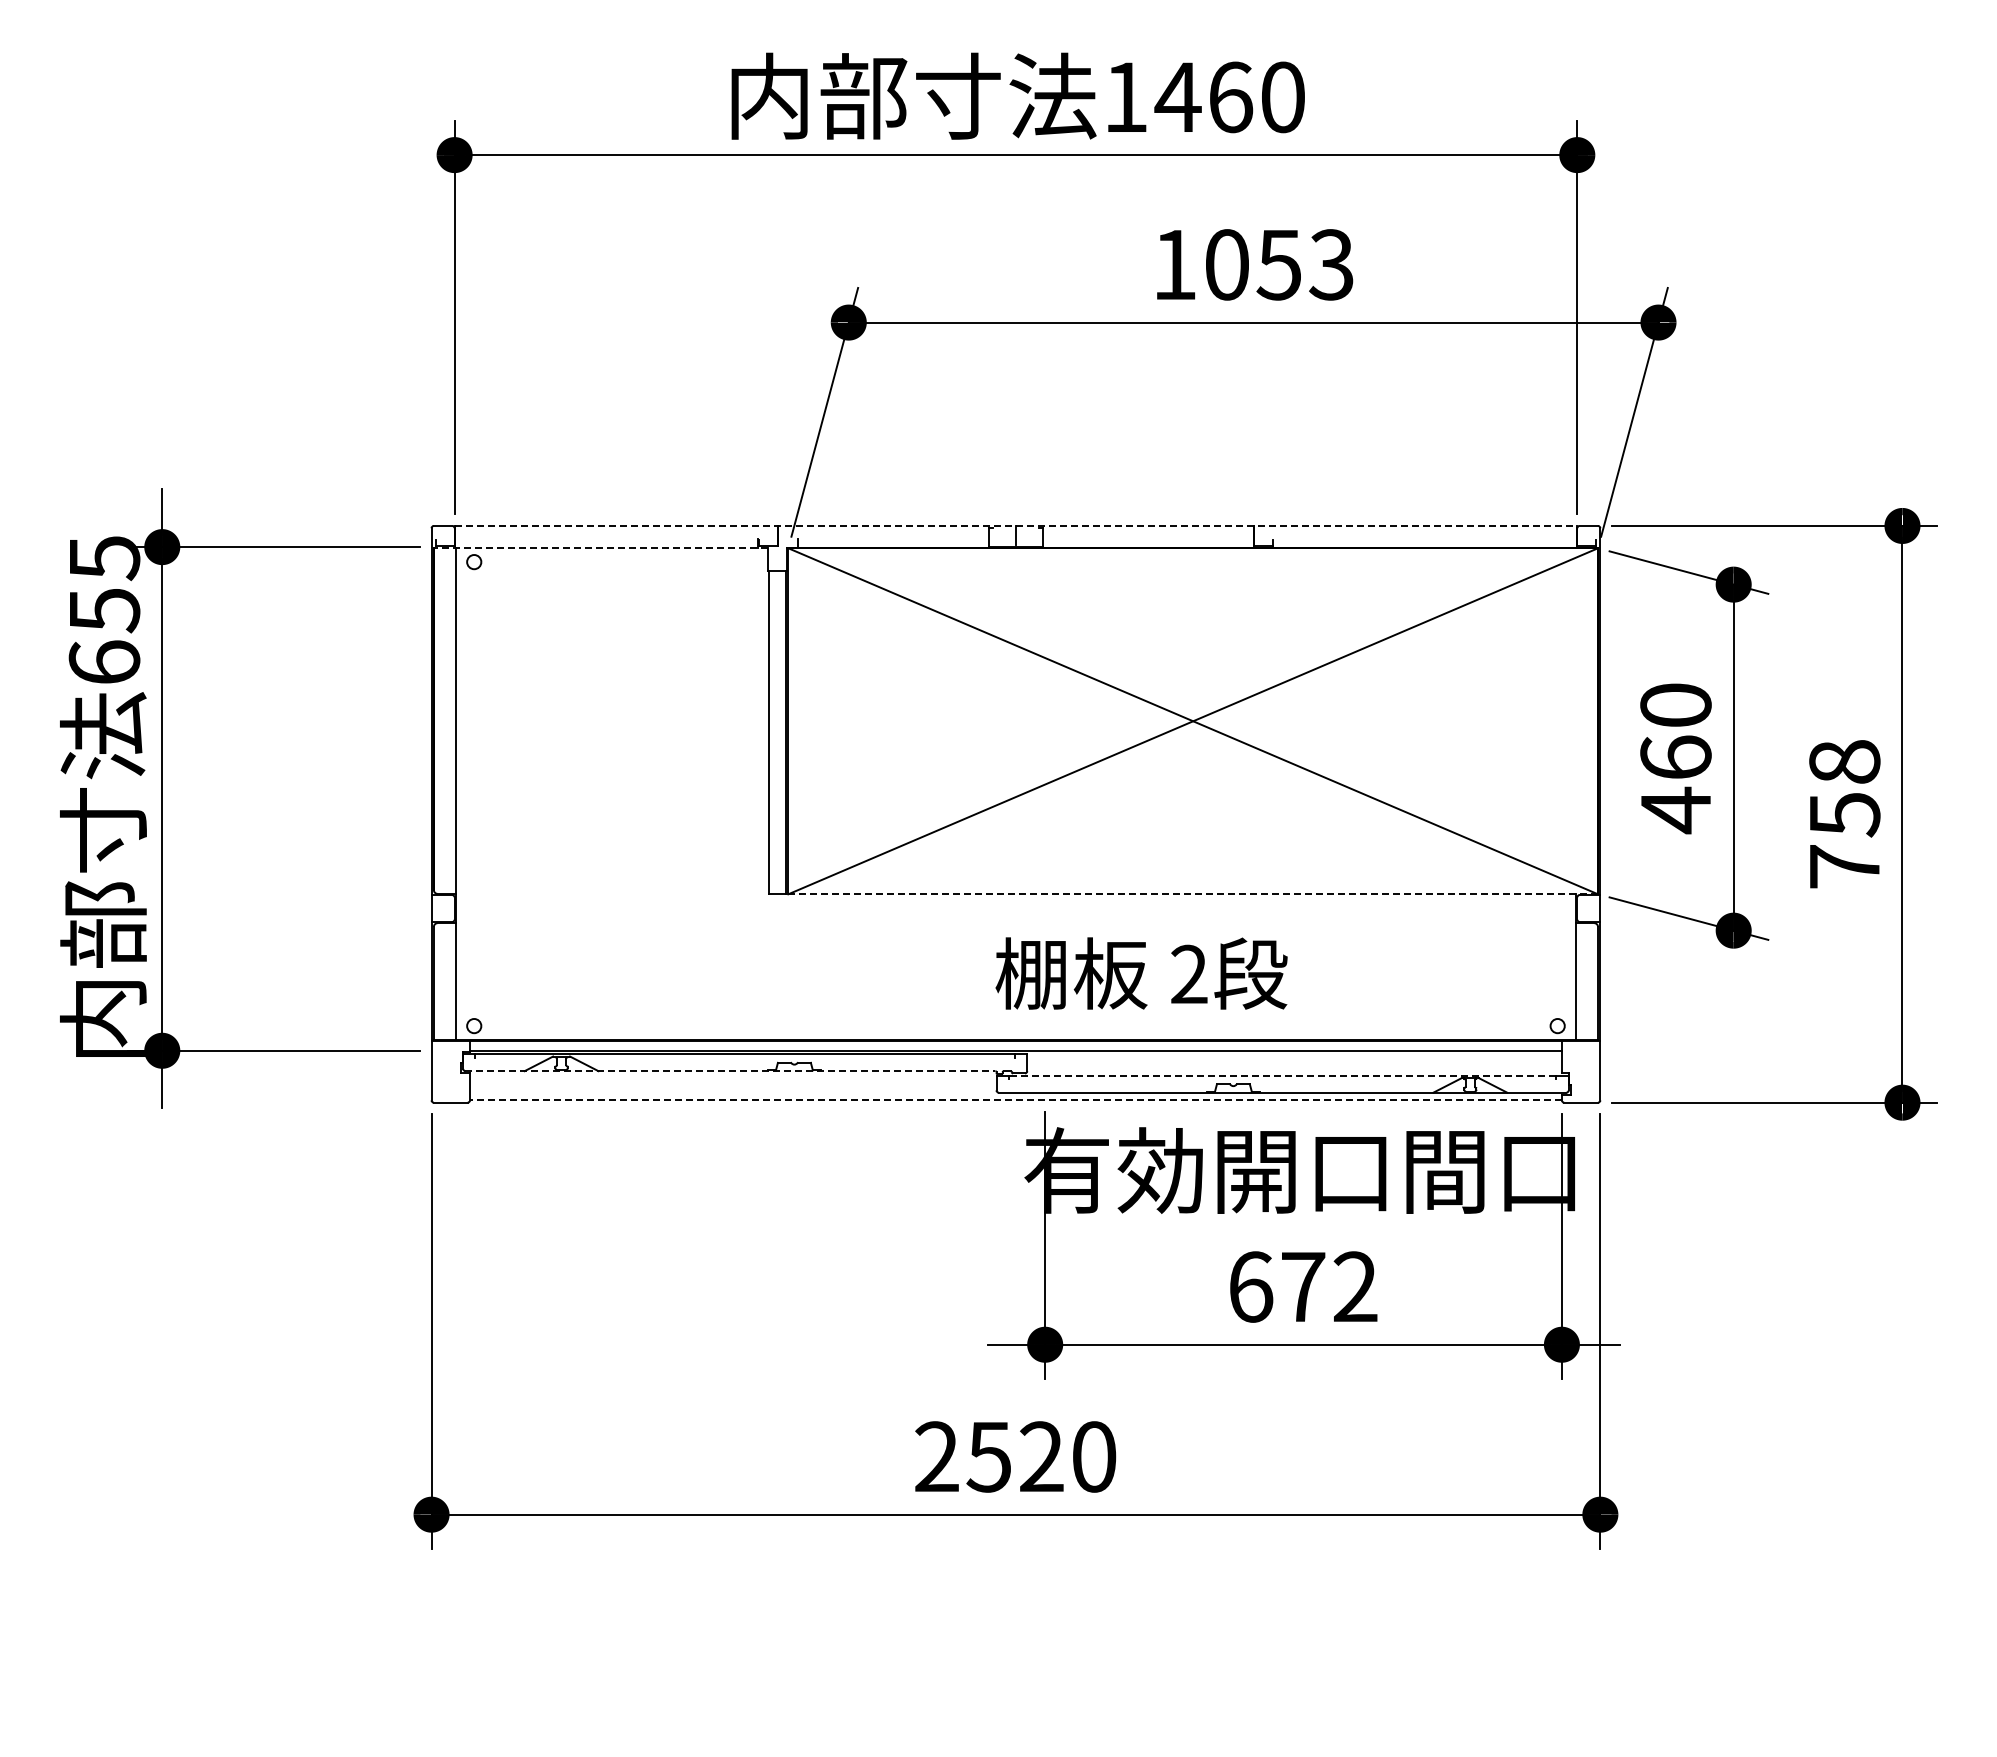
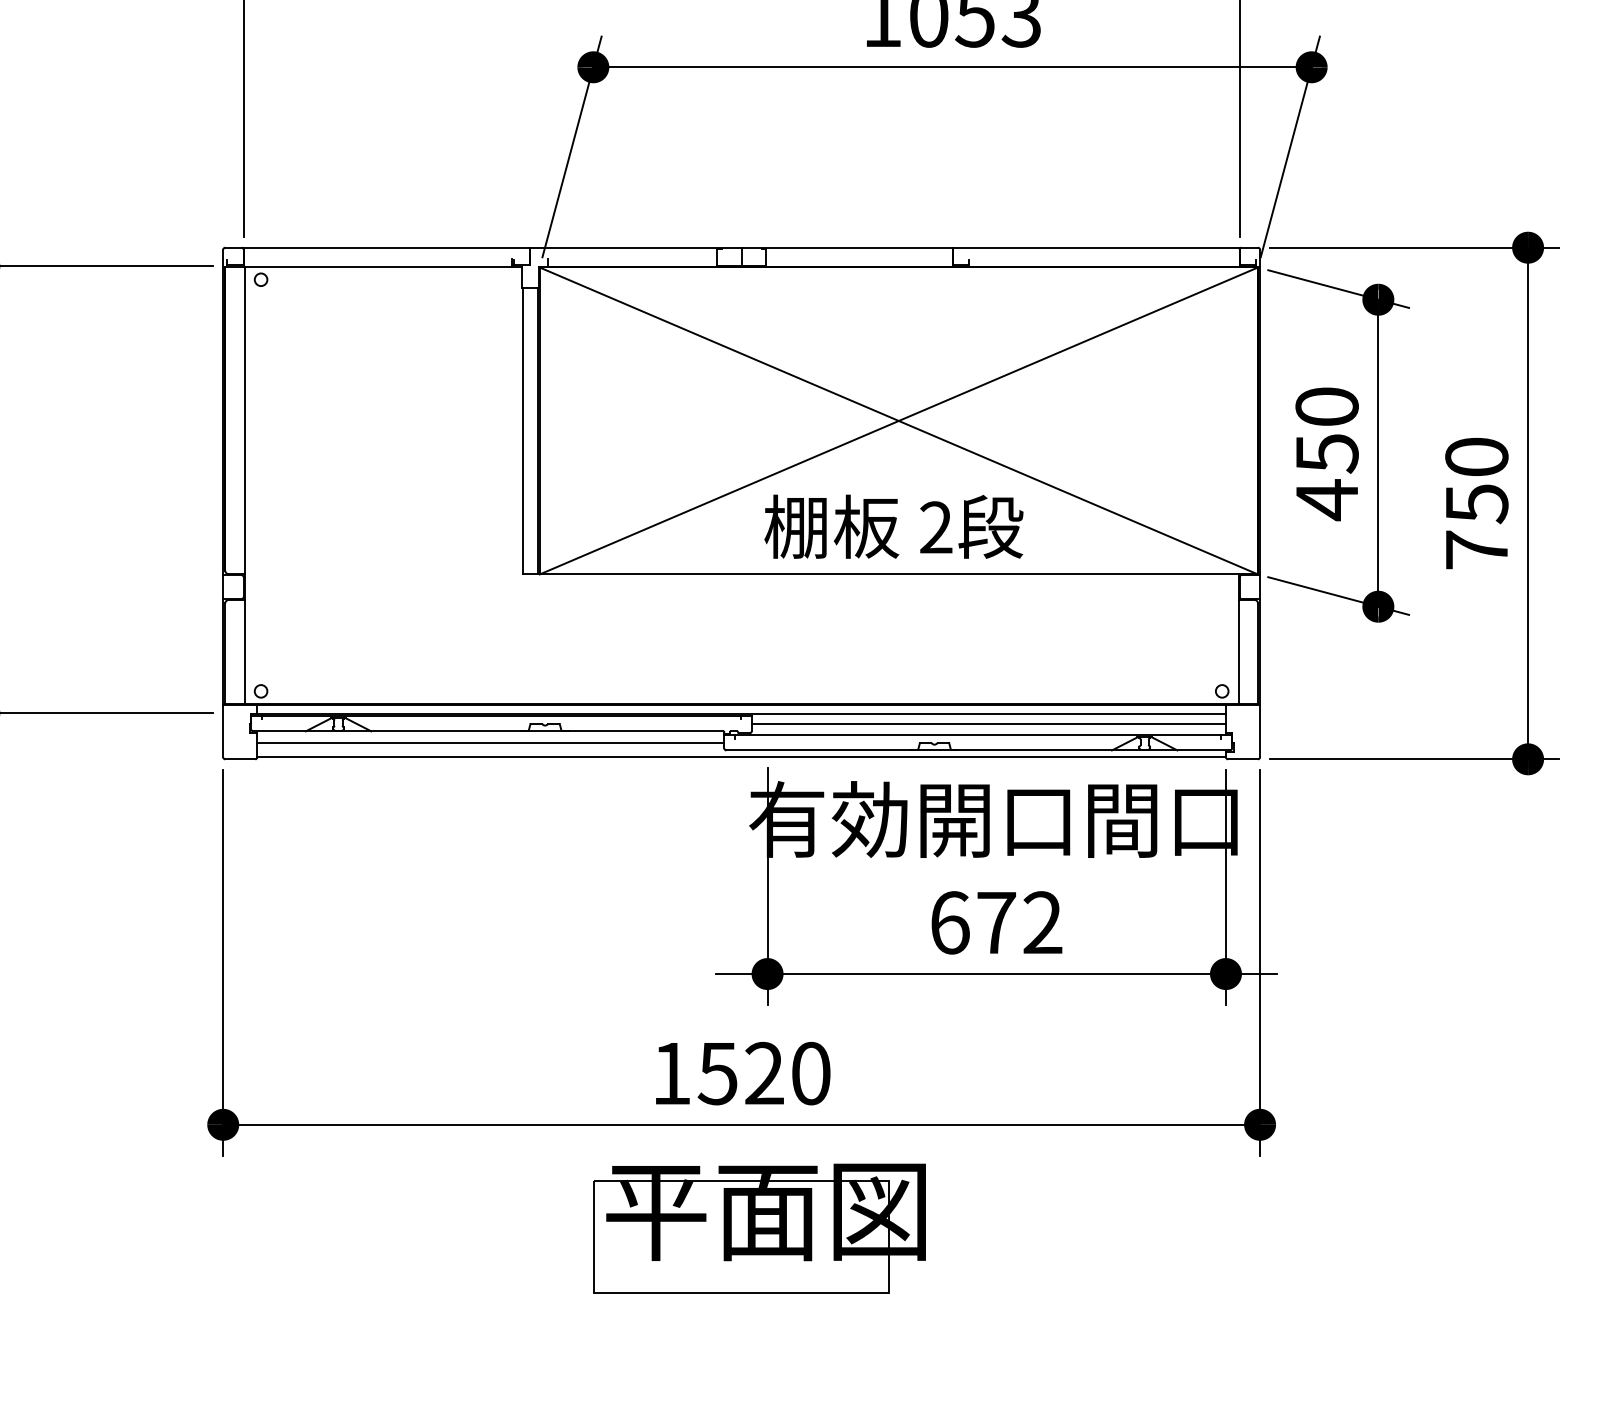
line: (1016, 525) -> (742, 247), dashed -> solid
line: (600, 547) -> (373, 266), dashed -> solid
text: (1675, 758) -> (1326, 453), 460 -> 450
text: (1844, 761) -> (1476, 456), 758 -> 750
line: (1193, 894) -> (899, 574), dashed -> solid
text: (1141, 973) -> (893, 526), moved
line: (1294, 1062) -> (988, 723), added
line: (730, 1071) -> (488, 731), dashed -> solid
line: (1282, 1075) -> (978, 735), dashed -> solid
line: (733, 1083) -> (491, 742), added
line: (1015, 1100) -> (741, 757), dashed -> solid
text: (936, 1456) -> (671, 1073), 2520 -> 1520
part: (1036, 1631) -> (759, 1228), added

